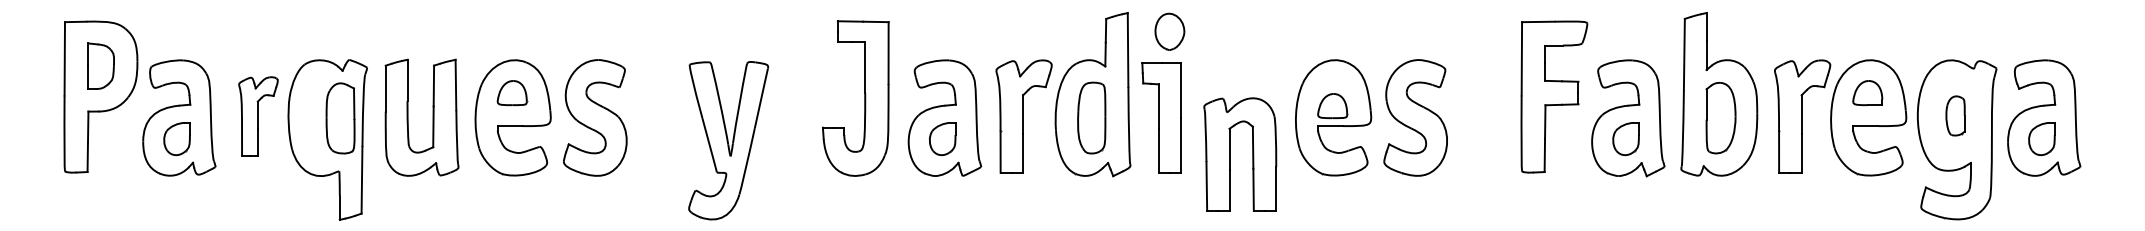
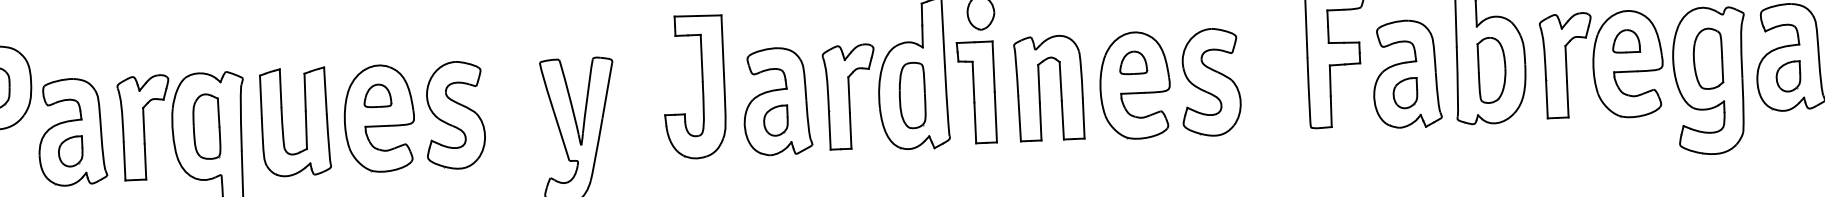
part: (1332, 106) -> (1133, 63), moved
part: (1955, 115) -> (1707, 58), size x1.67
part: (258, 116) -> (144, 127), size x1.43
part: (340, 118) -> (206, 126), moved
part: (1230, 154) -> (1040, 88), moved

